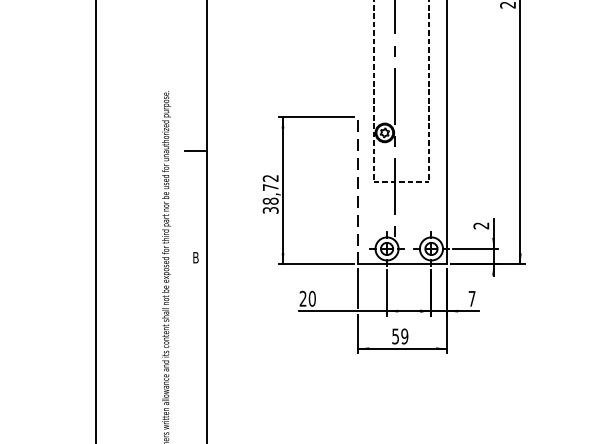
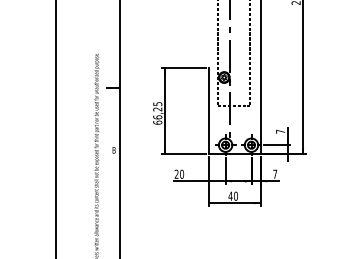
line: (357, 191) -> (208, 111), dashed -> solid
text: (270, 194) -> (157, 113), 38,72 -> 66,25
text: (481, 225) -> (280, 131), 2 -> 7
text: (398, 335) -> (232, 195), 59 -> 40

